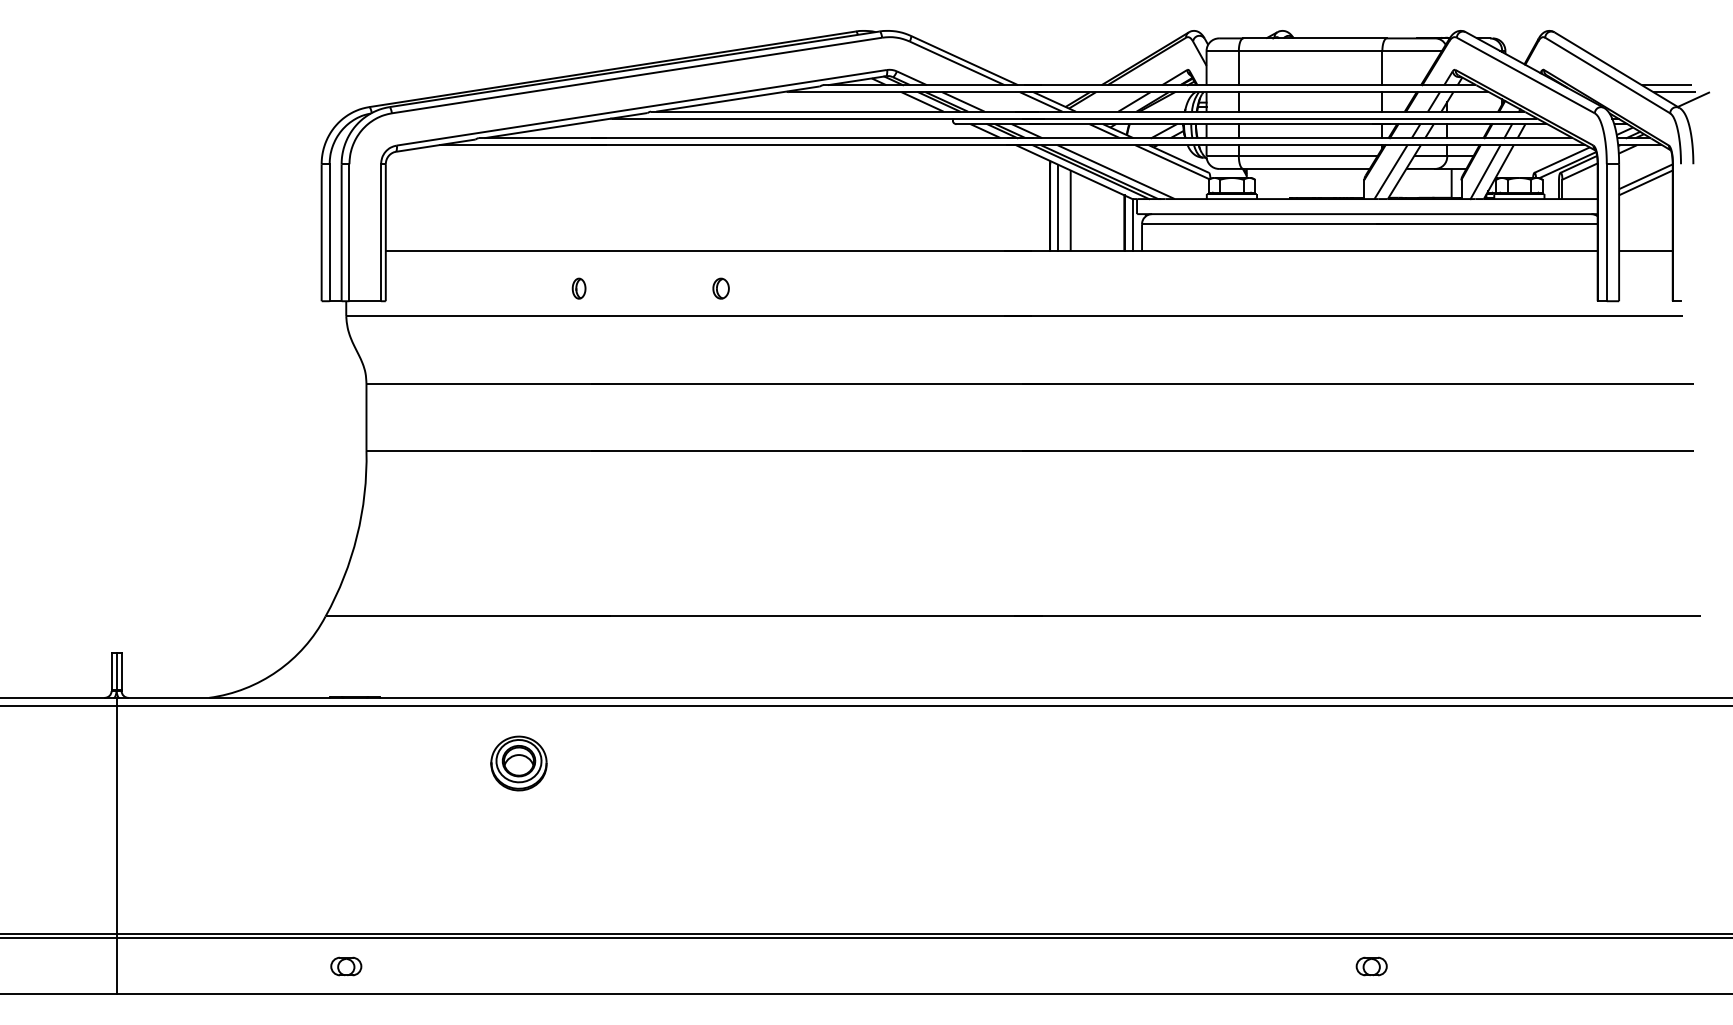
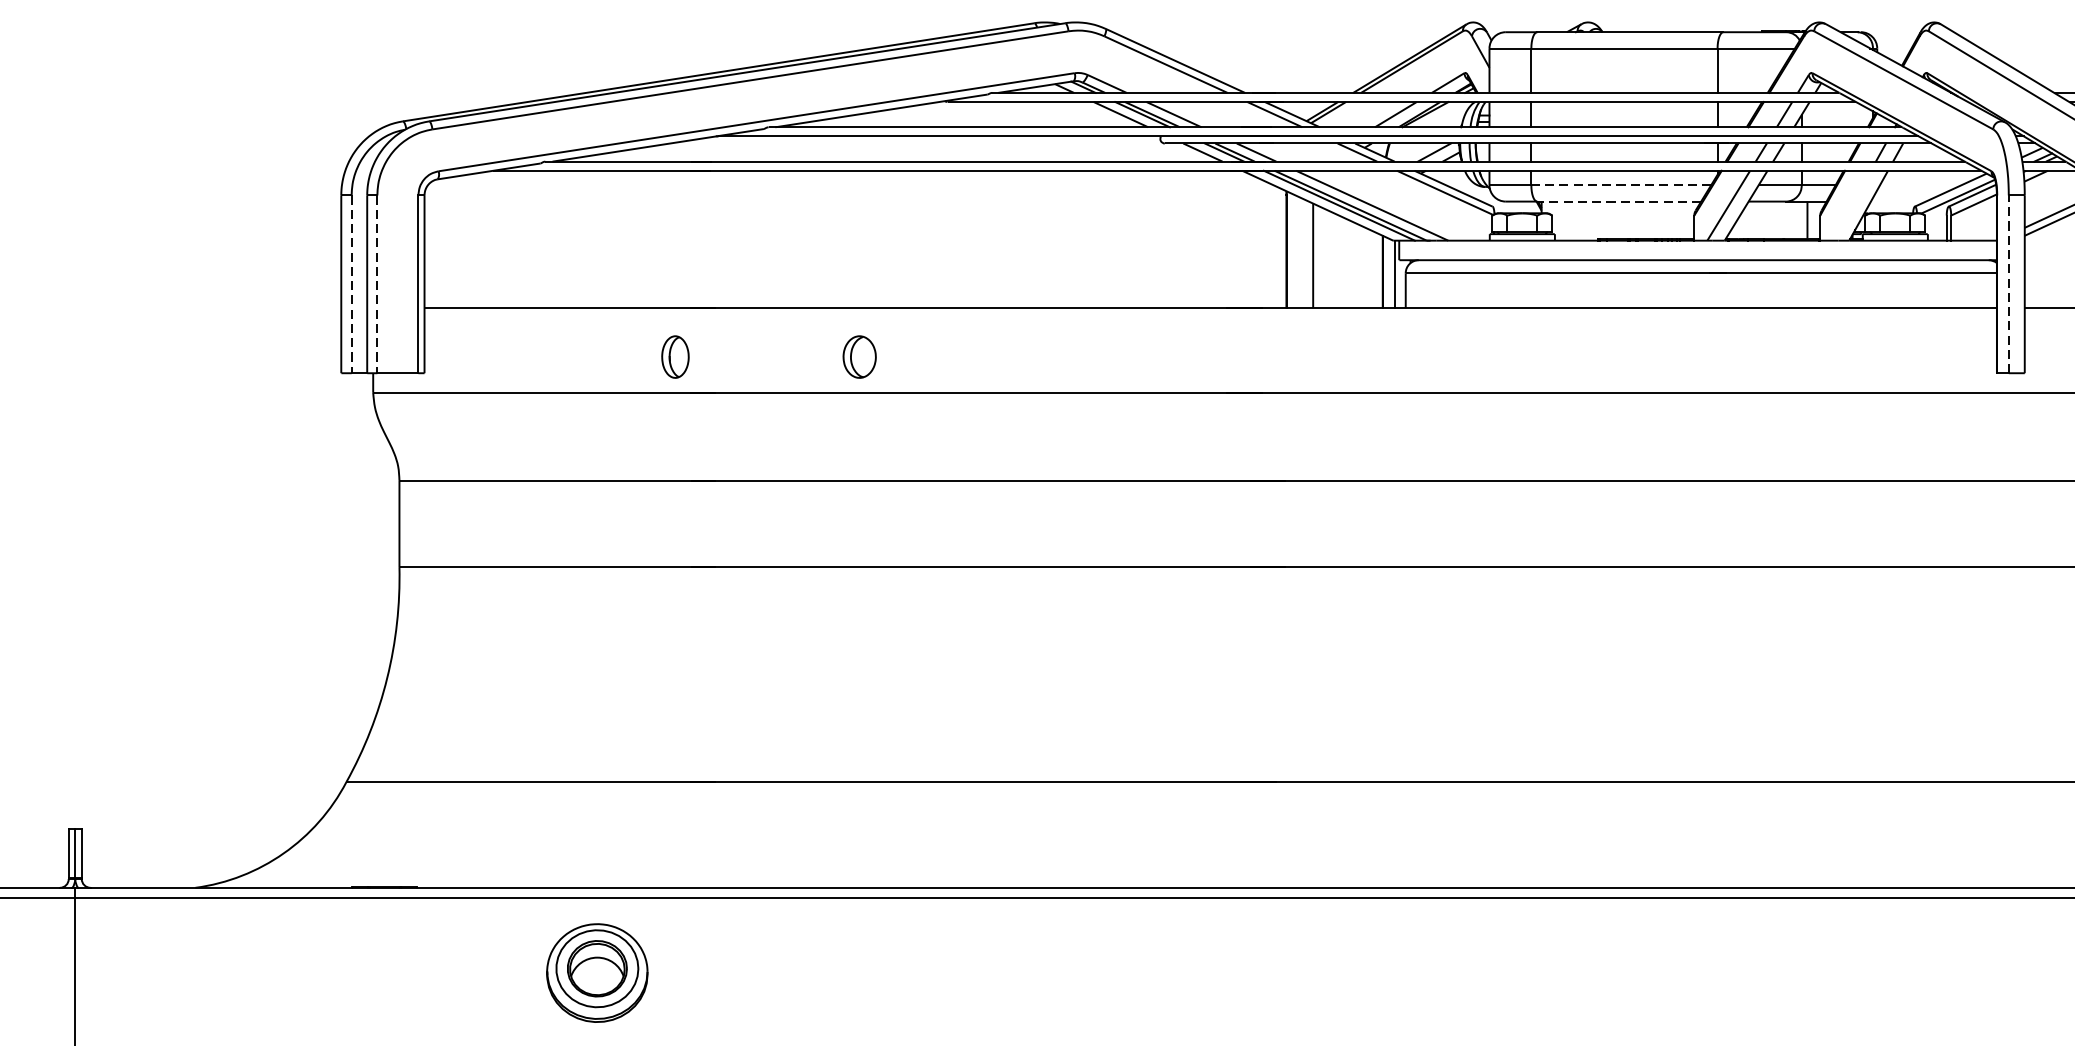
line: (1307, 156) -> (1620, 185), solid -> dashed
line: (1306, 168) -> (1619, 200), solid -> dashed
line: (1485, 172) -> (1851, 206), removed
line: (1058, 207) -> (1297, 251), removed
line: (329, 232) -> (351, 284), solid -> dashed
line: (349, 232) -> (377, 284), solid -> dashed
line: (1606, 232) -> (2008, 284), solid -> dashed
part: (578, 288) -> (674, 356), size x1.6
part: (720, 288) -> (858, 356), size x1.6
part: (518, 763) -> (596, 973), size x1.4

